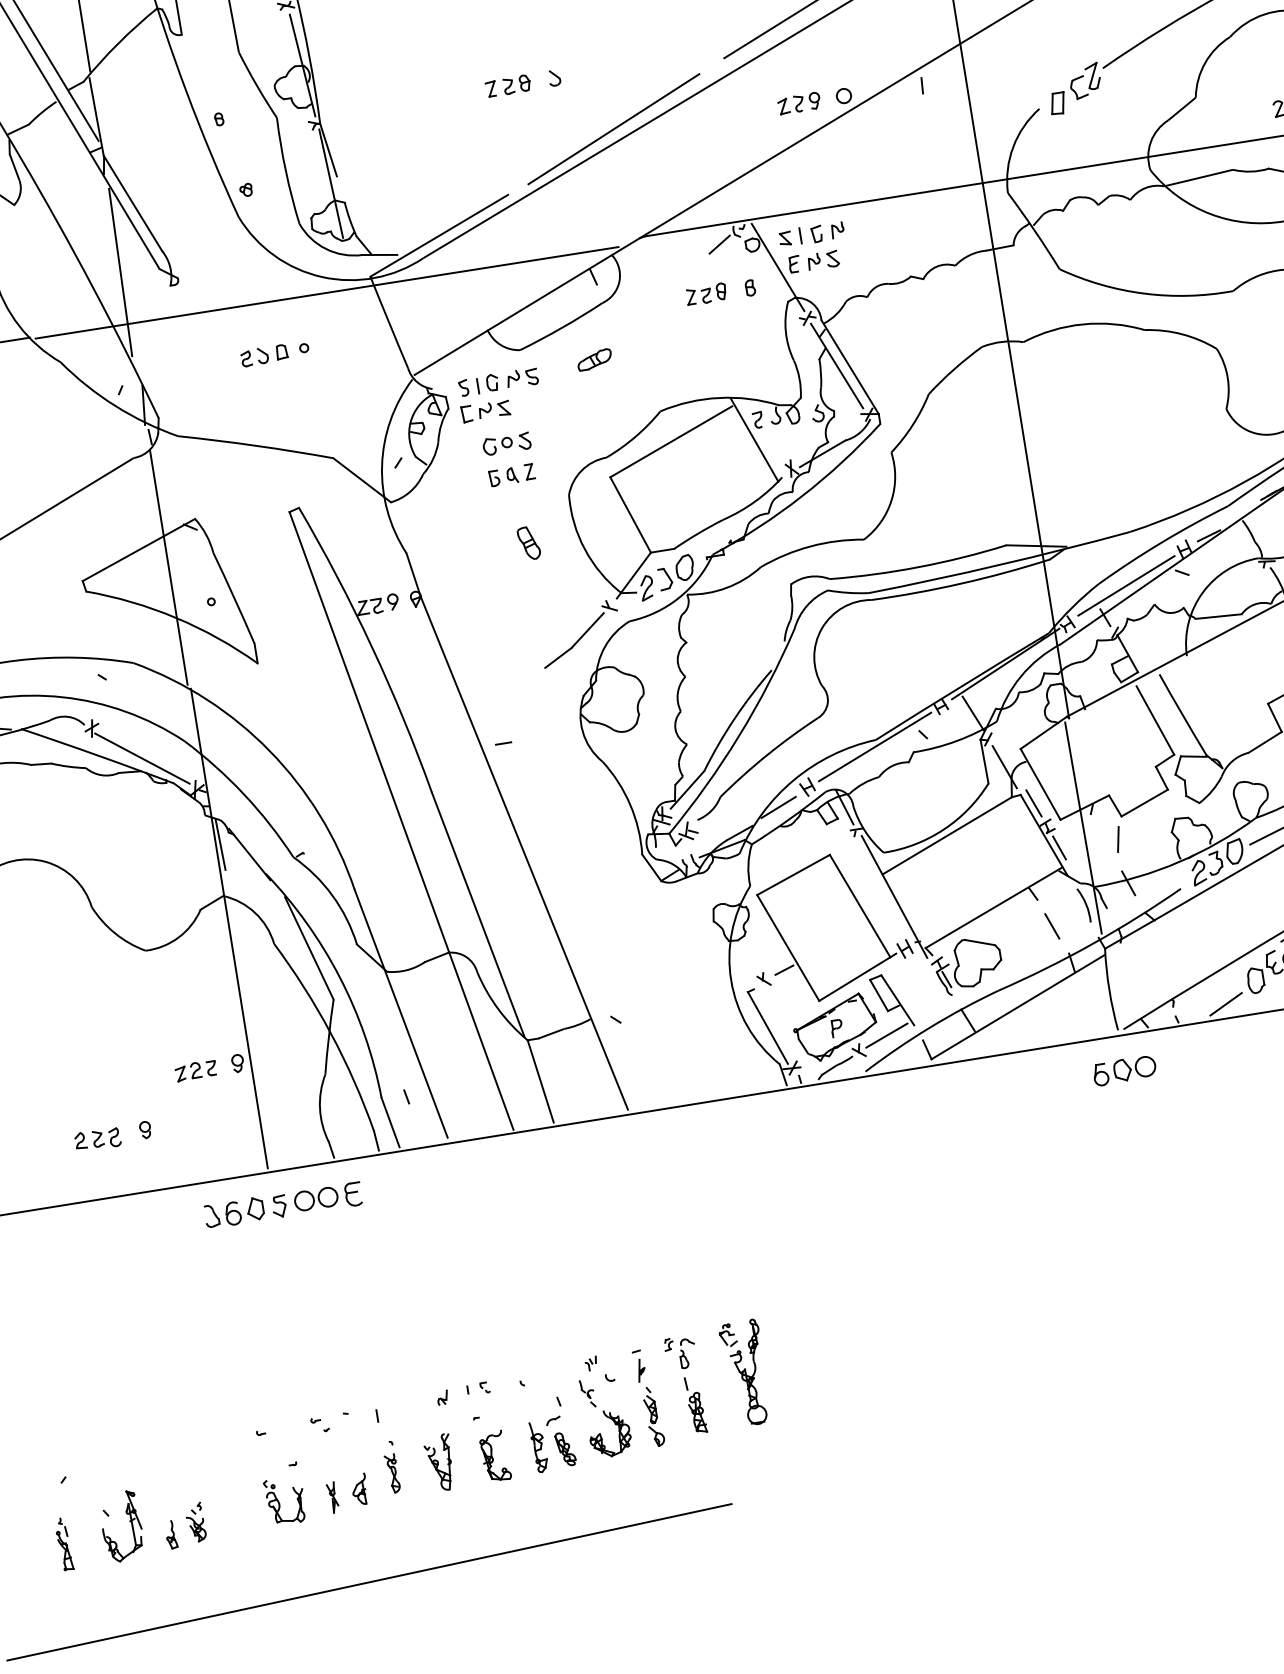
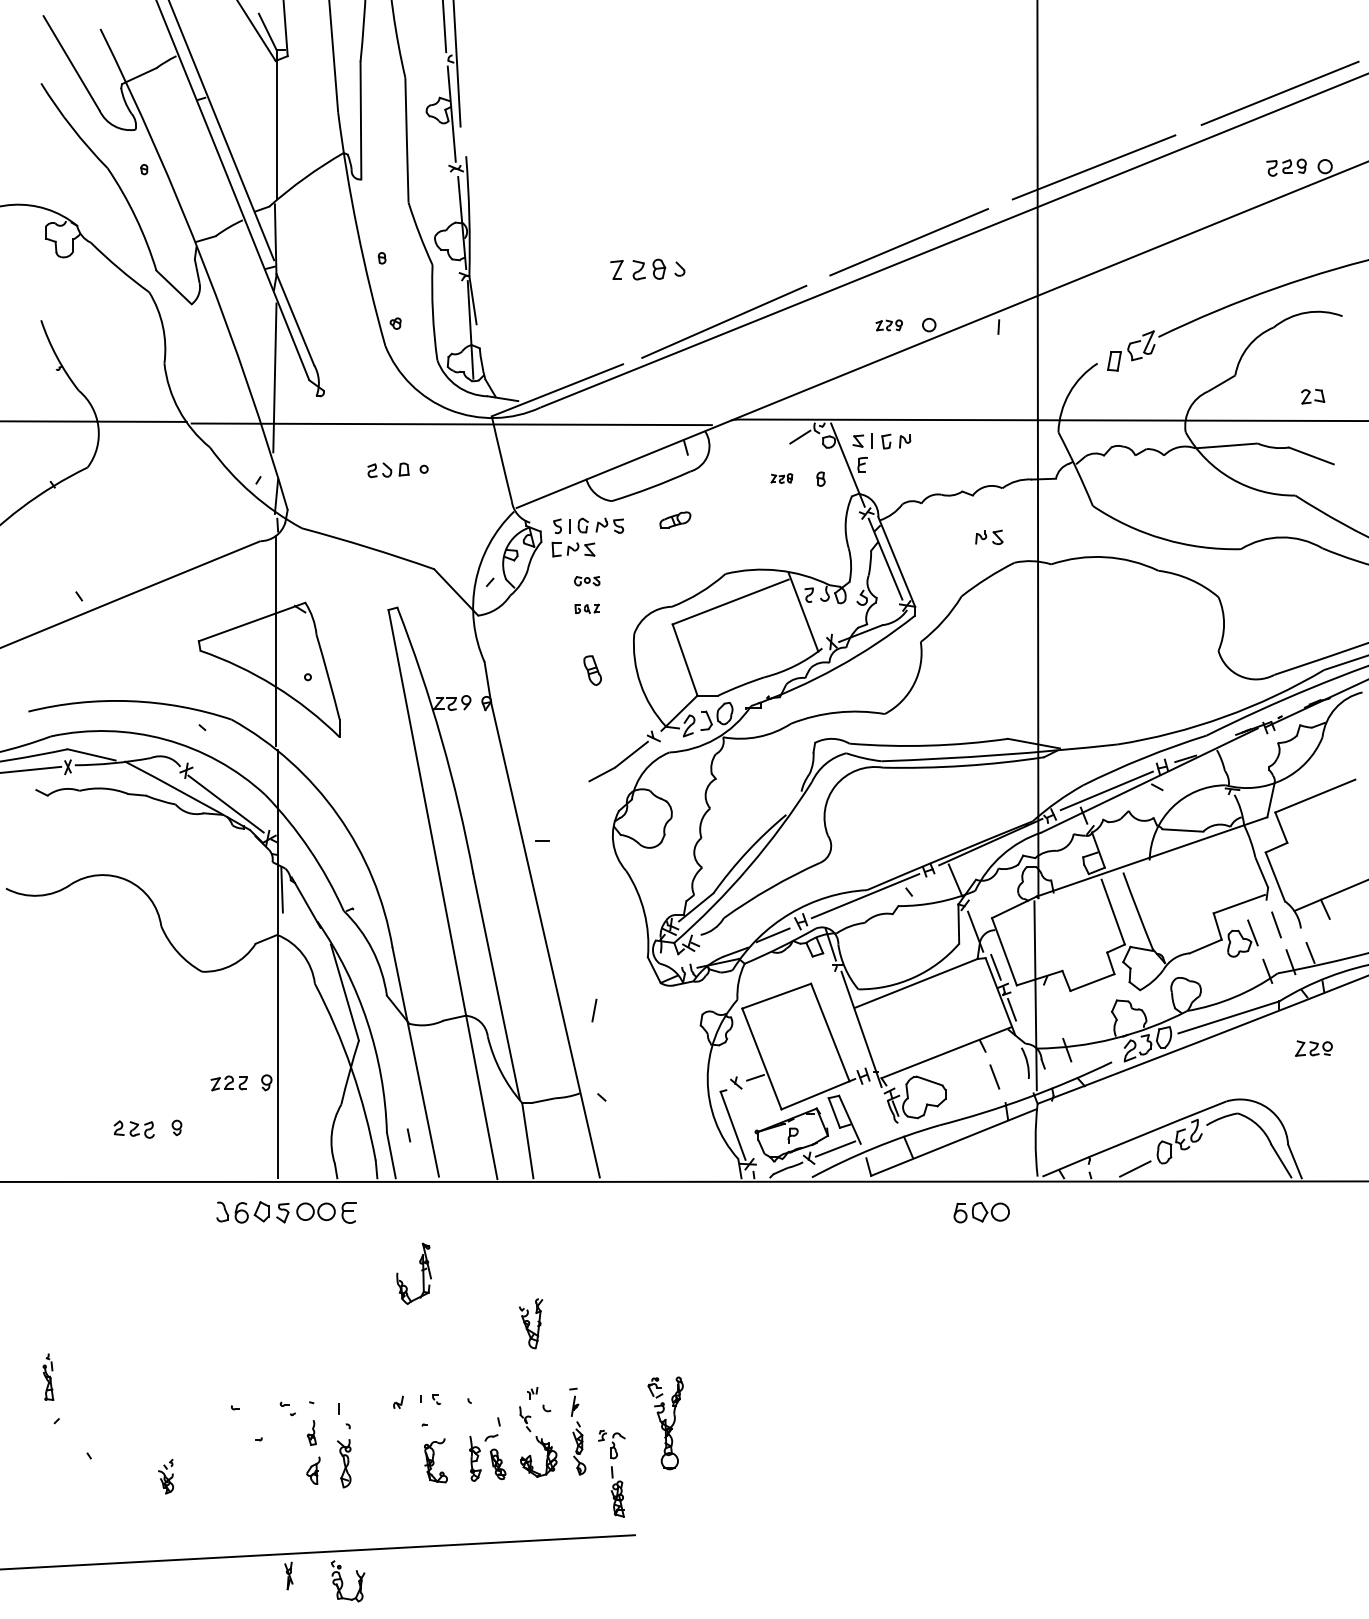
part: (508, 85) -> (638, 269), size x1.4
part: (799, 103) -> (889, 325), size x0.7
part: (823, 260) -> (989, 537), moved
part: (706, 294) -> (781, 478), size x0.6
part: (506, 444) -> (586, 581), size x0.6
part: (510, 474) -> (586, 608), size x0.6
line: (1118, 839) -> (594, 1010), moved
part: (1124, 1070) -> (981, 1212), moved
part: (685, 1385) -> (611, 1473), moved
part: (440, 1462) -> (531, 1323), moved
part: (390, 1467) -> (343, 1455), size x1.4
part: (332, 1497) -> (288, 1575), moved
part: (284, 1501) -> (347, 1581), moved
part: (129, 1522) -> (421, 1271), moved
part: (170, 1534) -> (311, 1432), moved
part: (64, 1543) -> (48, 1376), moved

